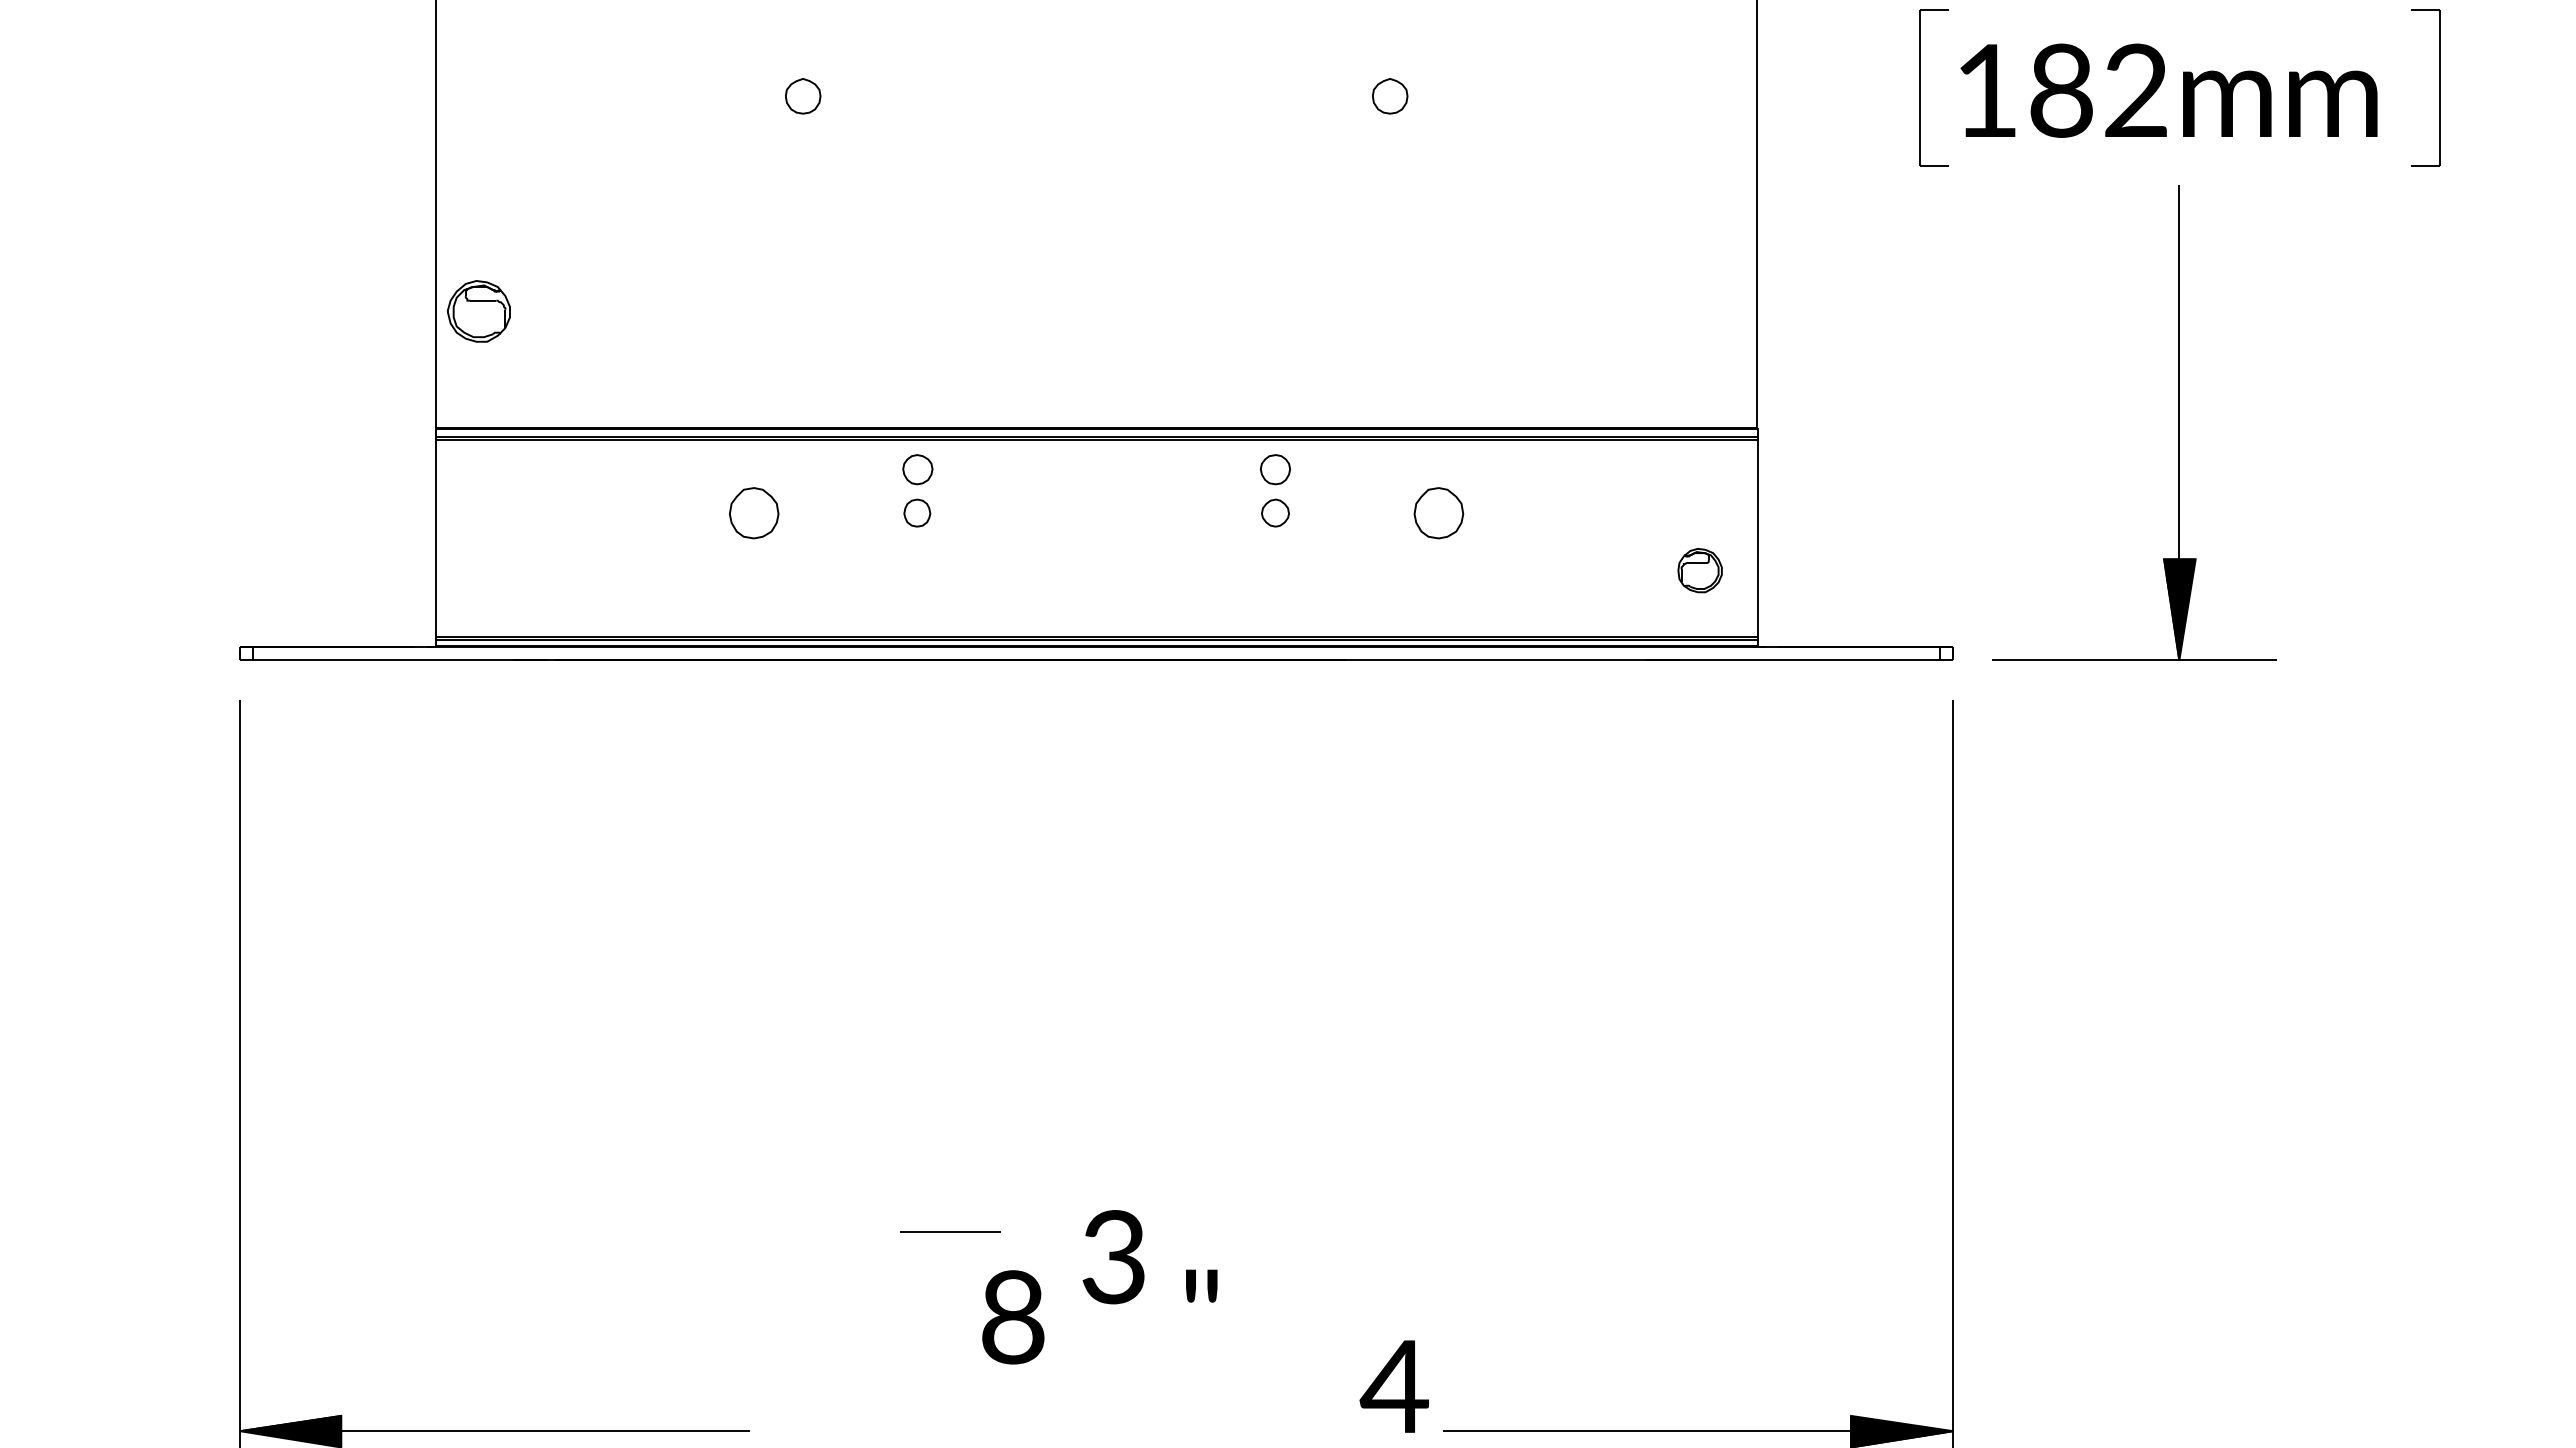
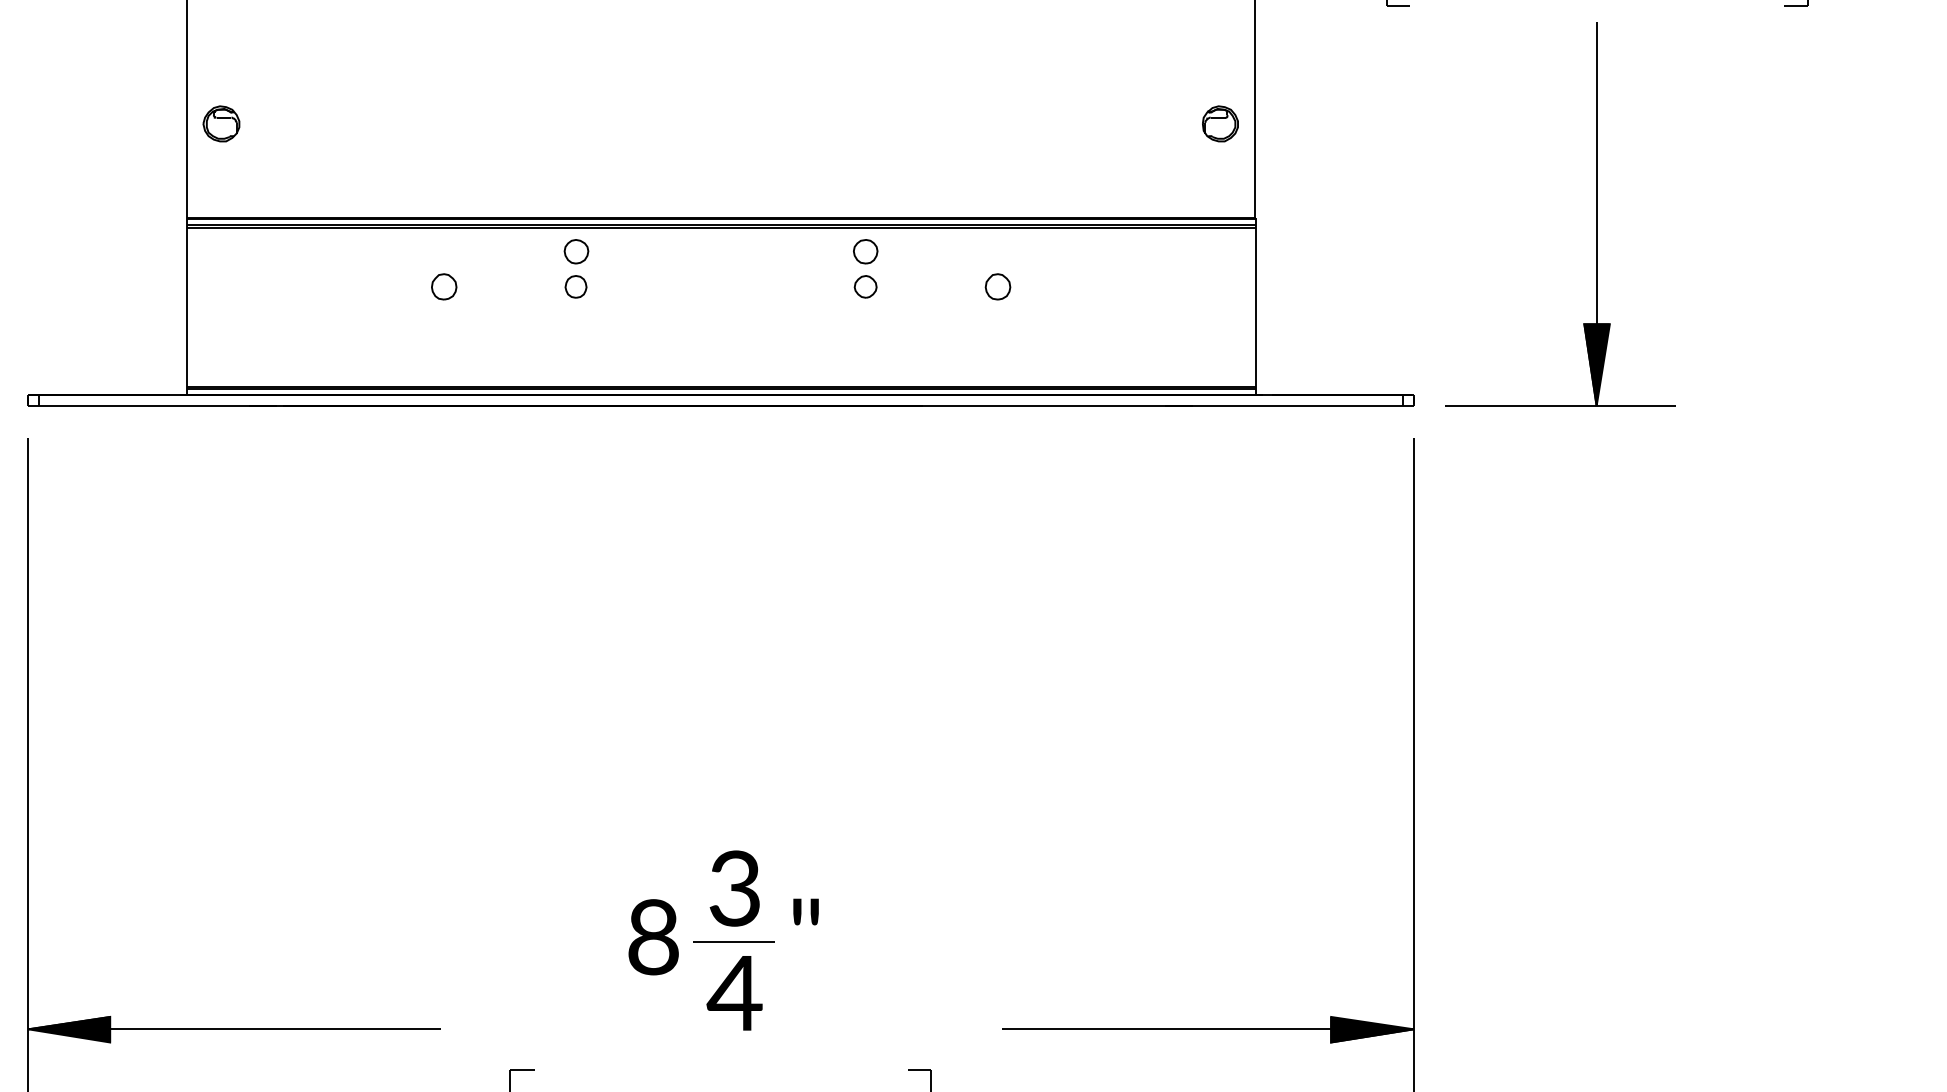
part: (478, 311) -> (221, 123), size x0.71
part: (754, 512) -> (444, 286), size x0.62
part: (1439, 512) -> (998, 286), size x0.62
part: (1699, 570) -> (1219, 123), moved
line: (950, 1231) -> (733, 942), moved
text: (1393, 1386) -> (733, 993), moved

